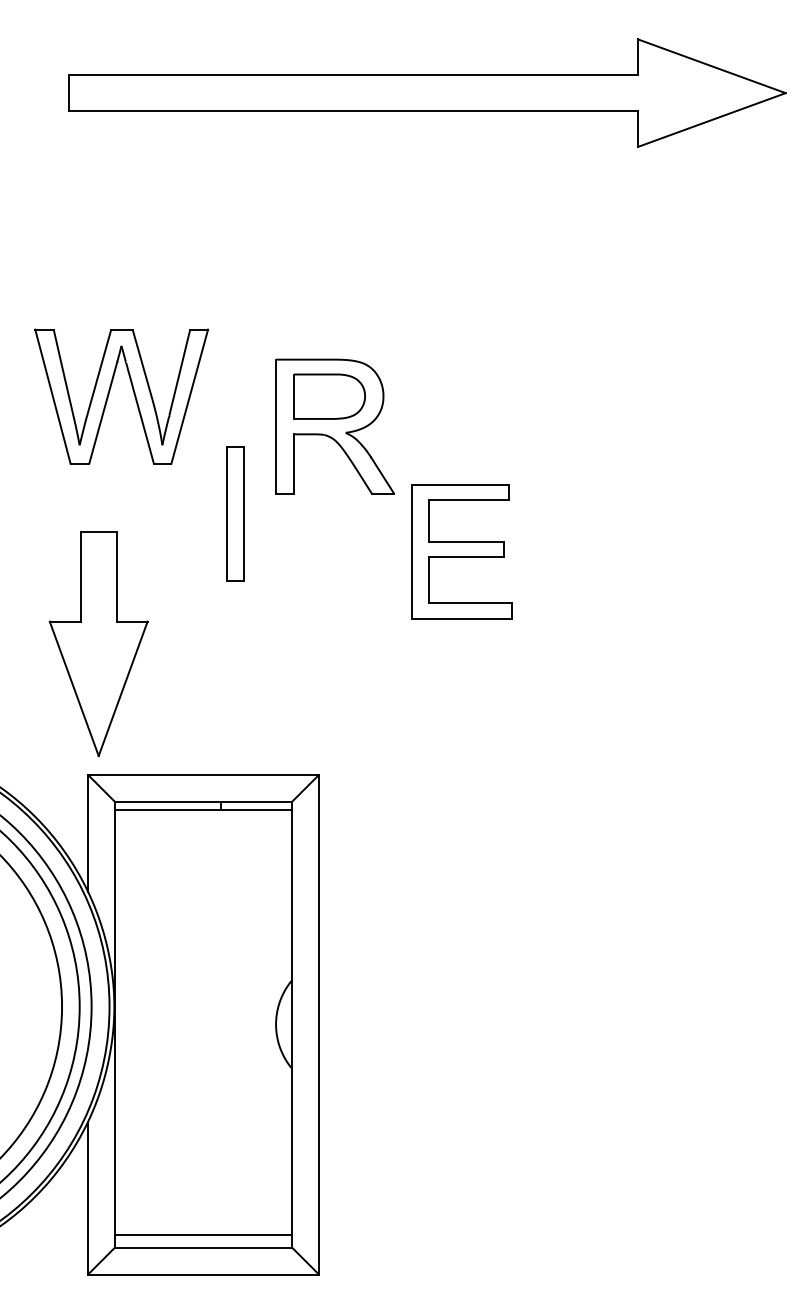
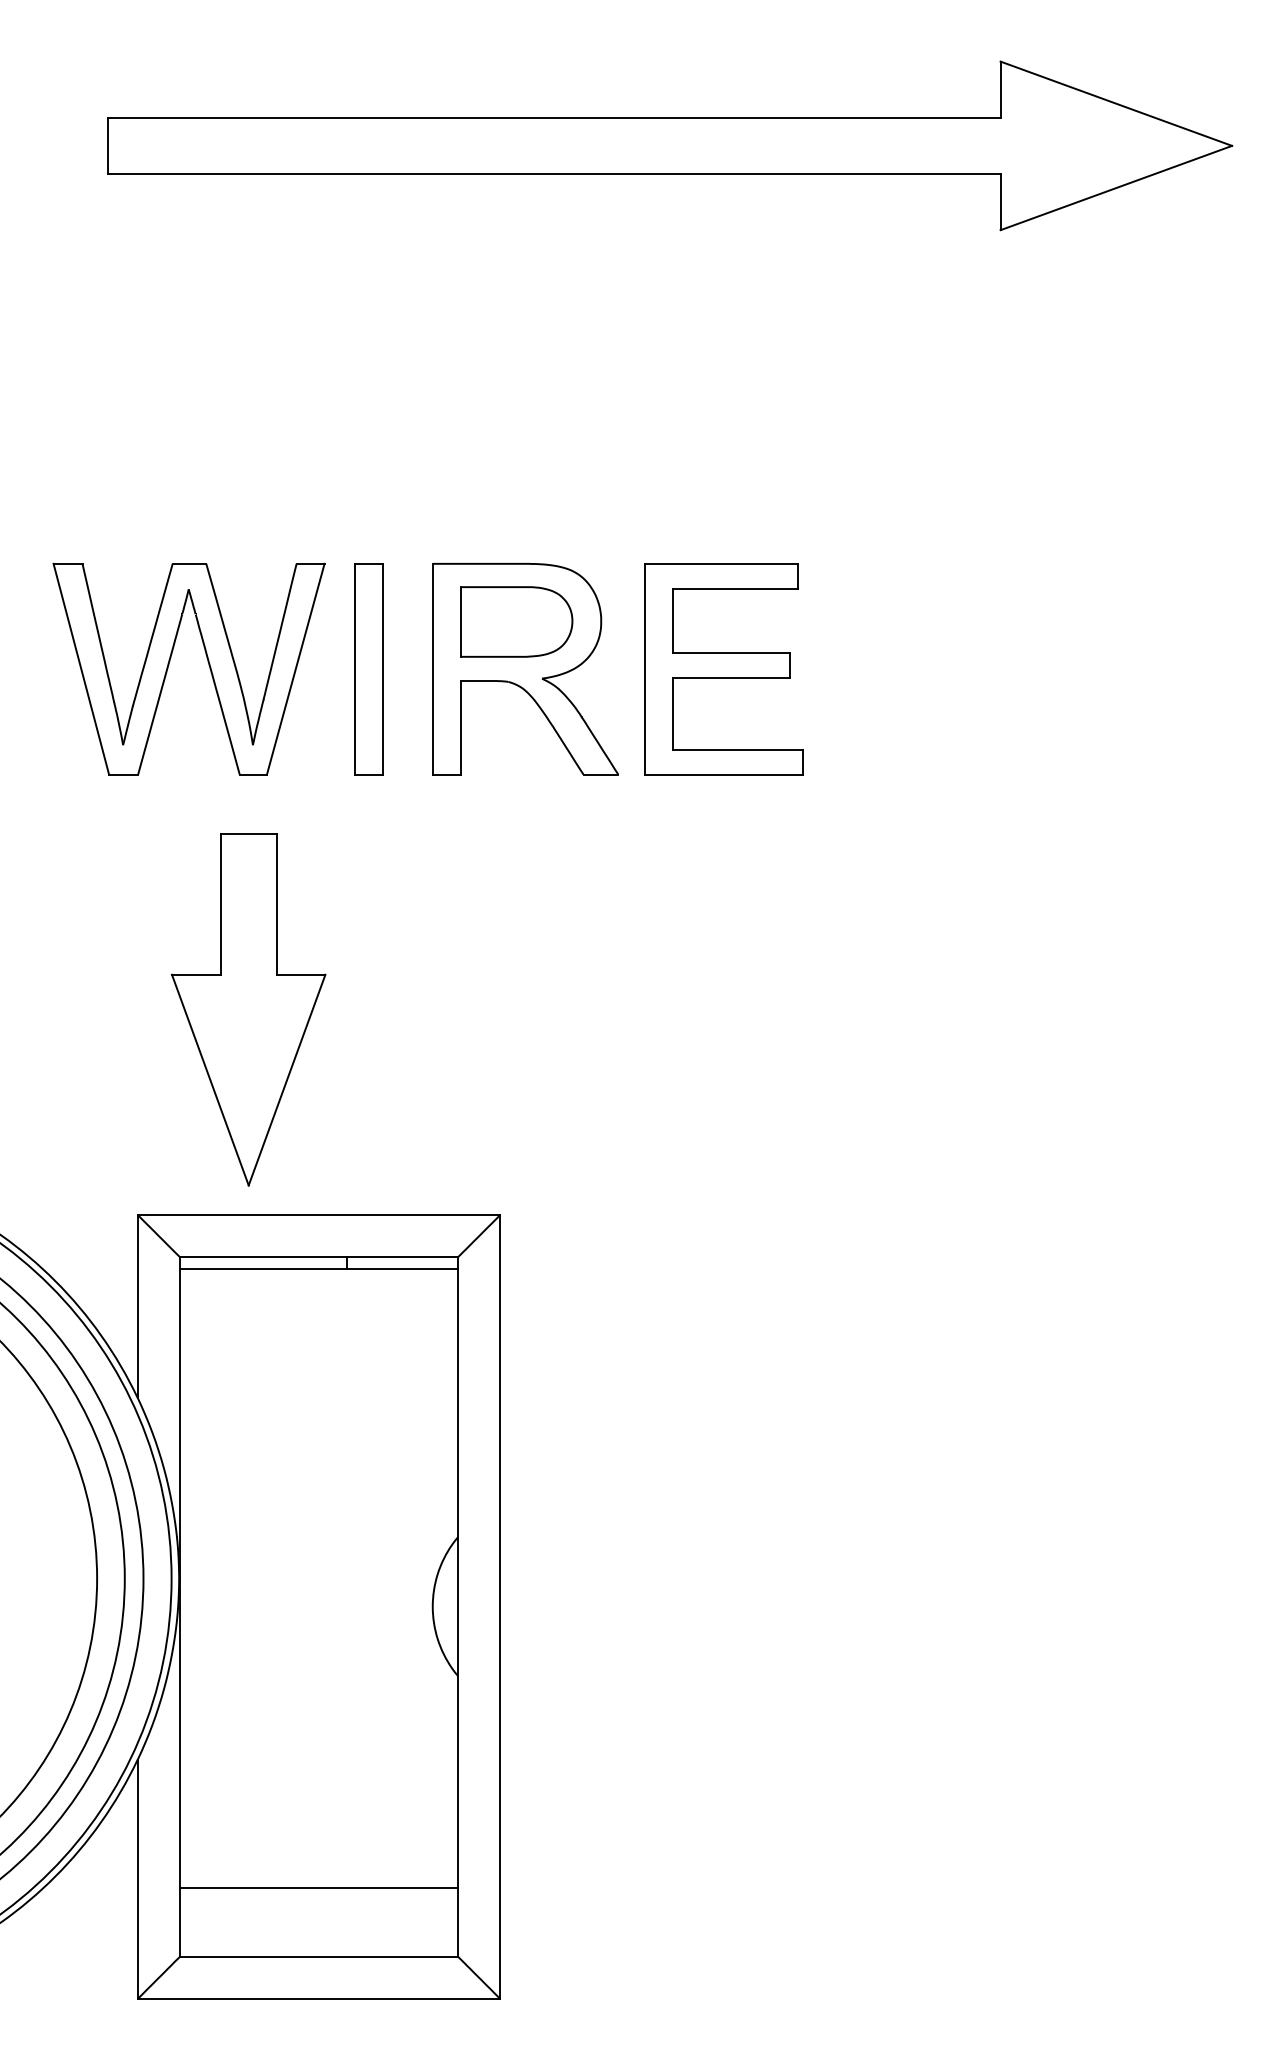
part: (110, 391) -> (171, 660), moved
part: (235, 513) -> (369, 668), moved
part: (461, 551) -> (723, 668), moved
part: (98, 643) -> (248, 1009), moved
line: (203, 1234) -> (318, 1887), moved

